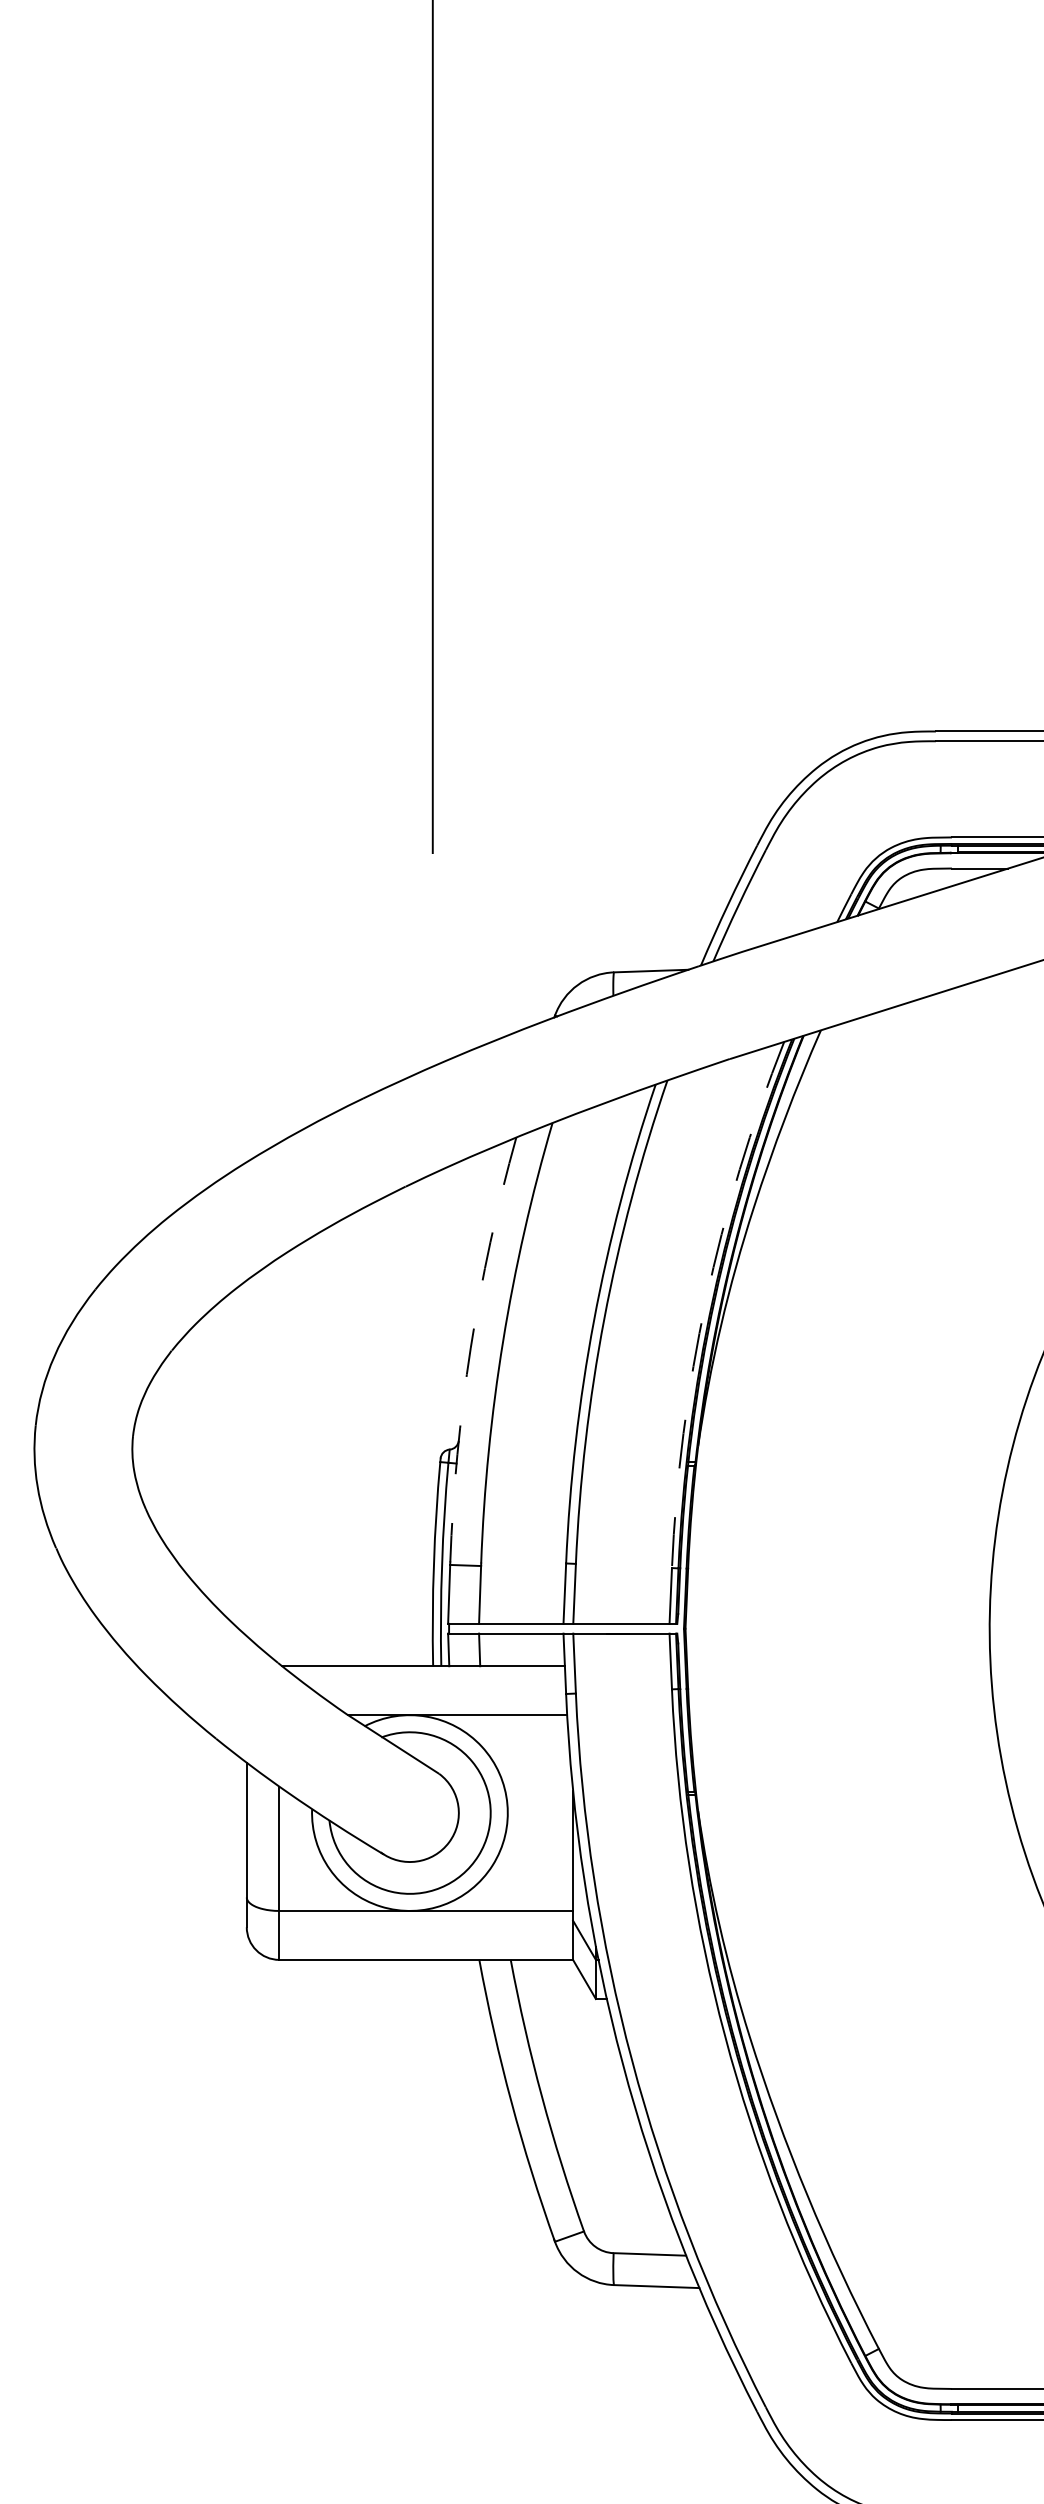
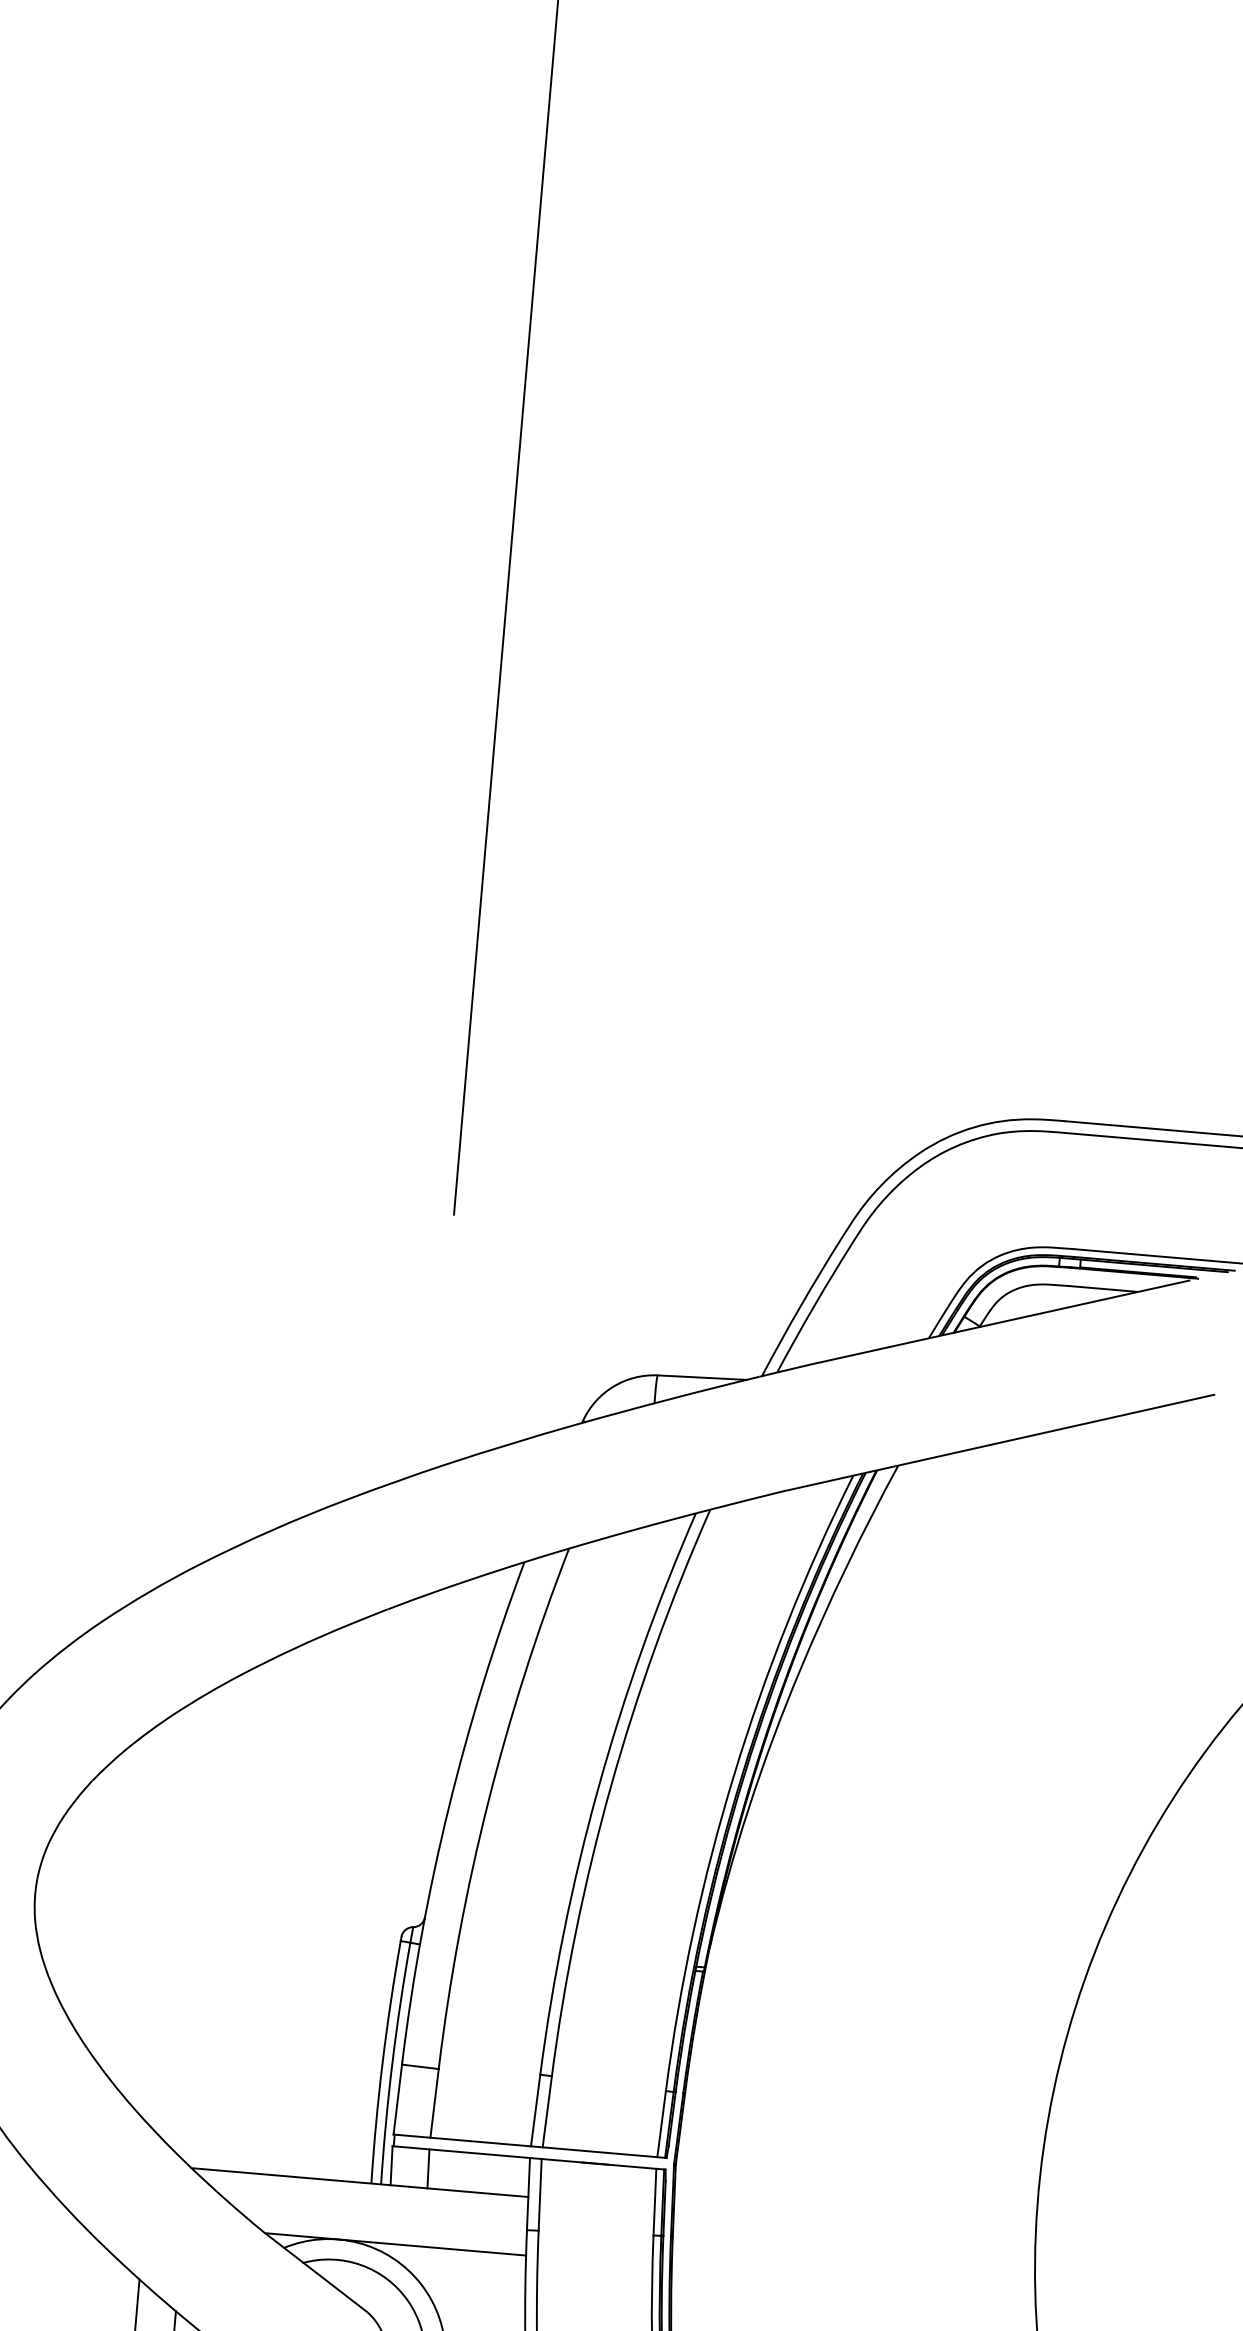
arc: (706, 1300) -> (734, 1775), dashed -> solid
arc: (470, 1348) -> (448, 1808), dashed -> solid

